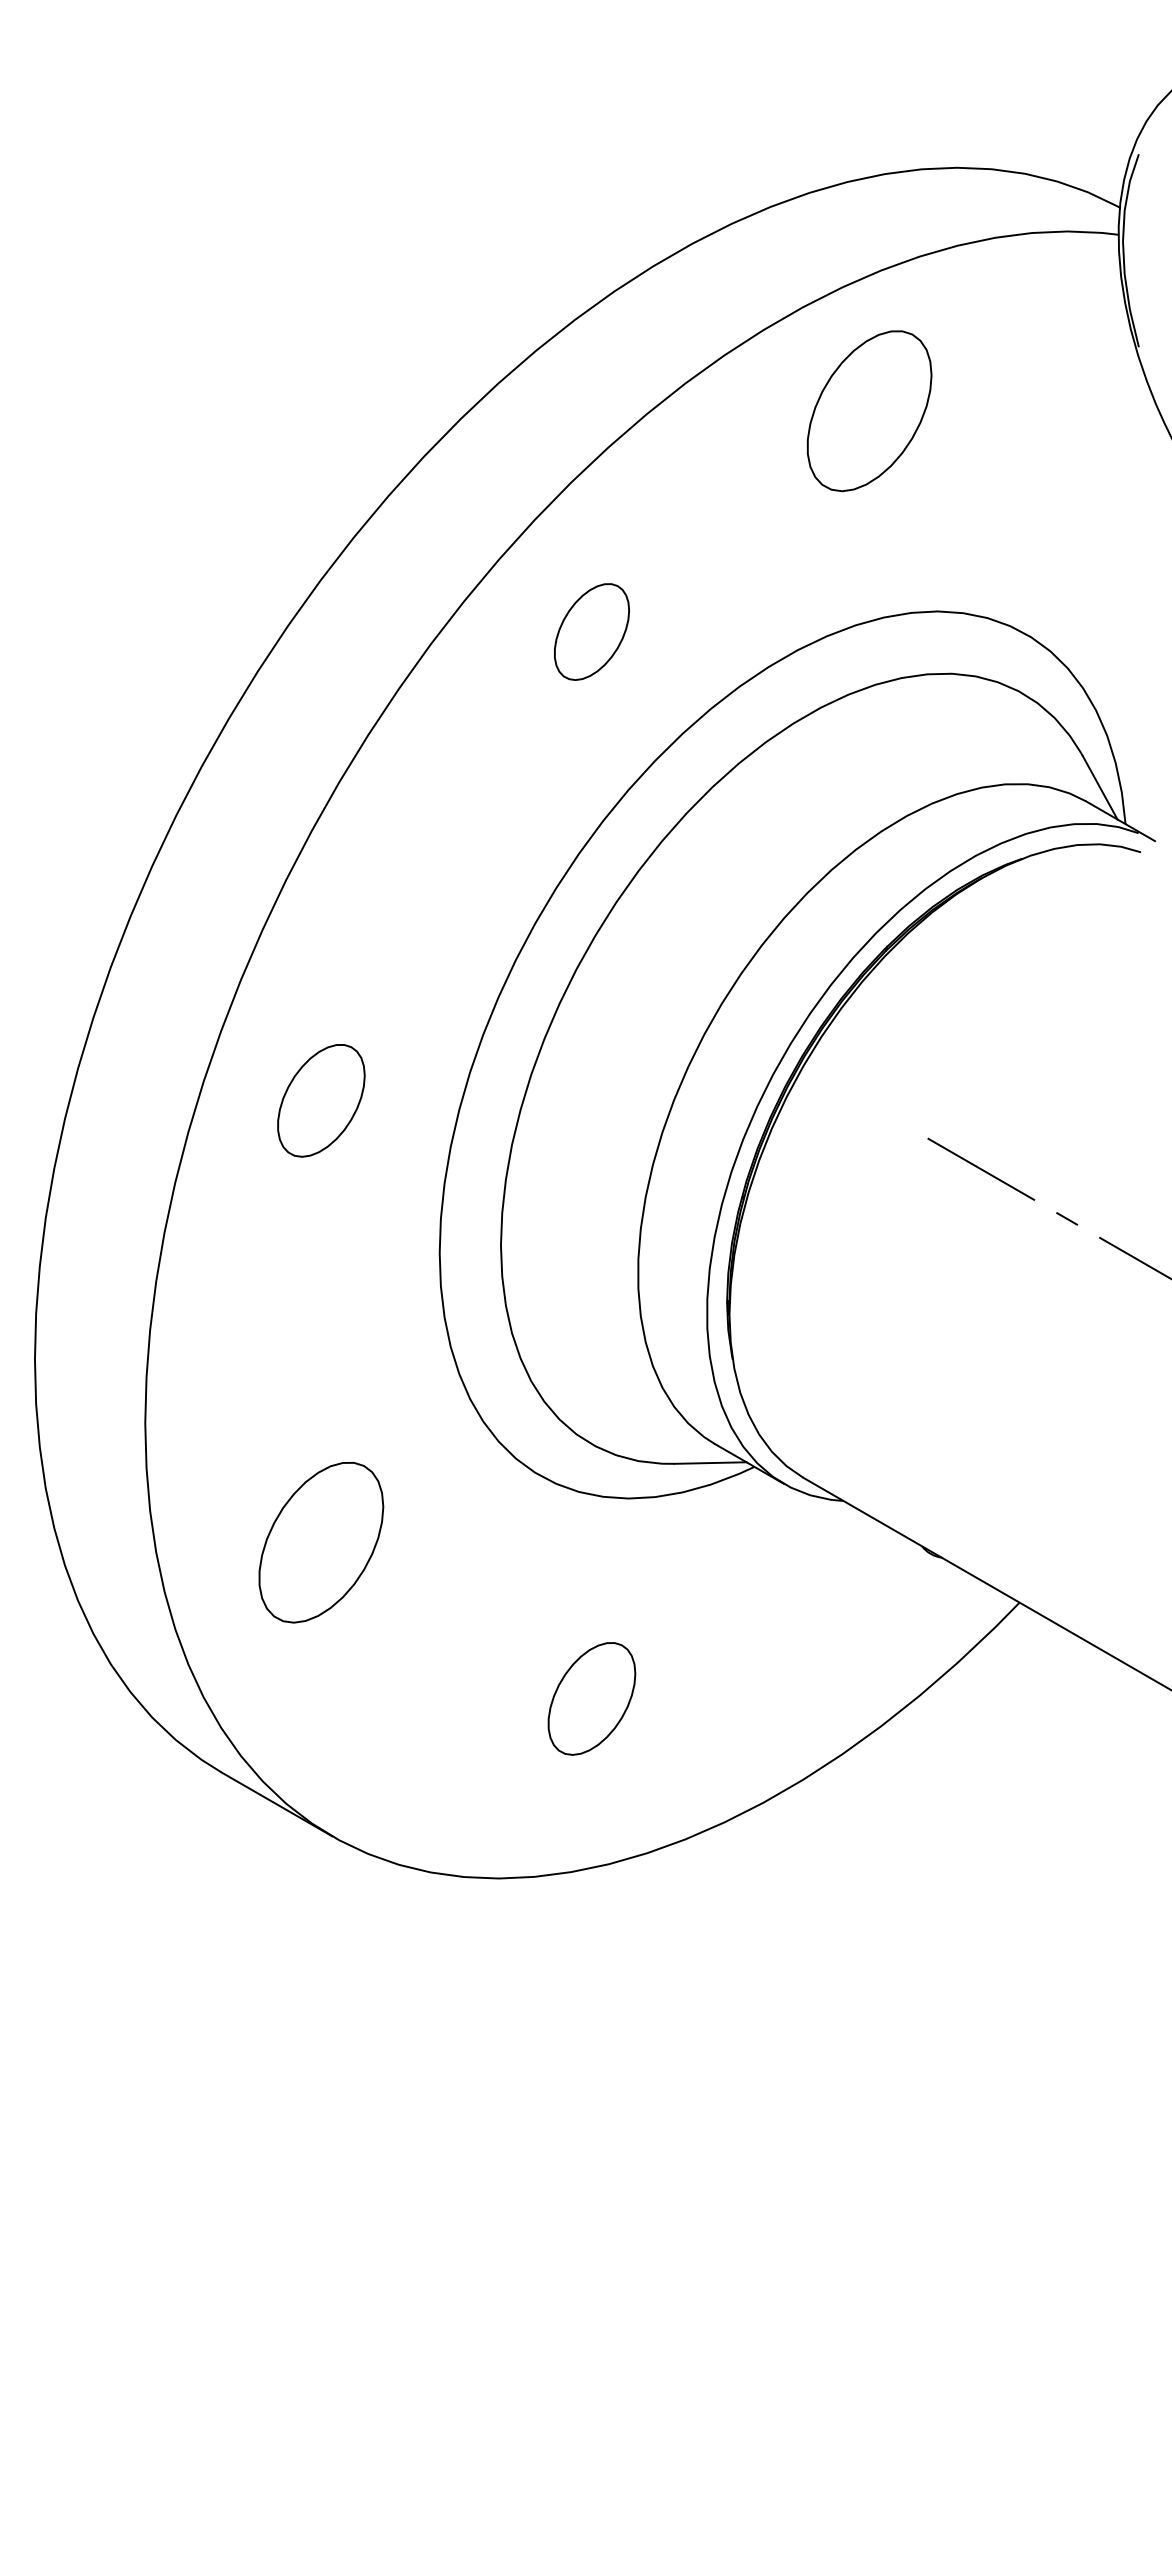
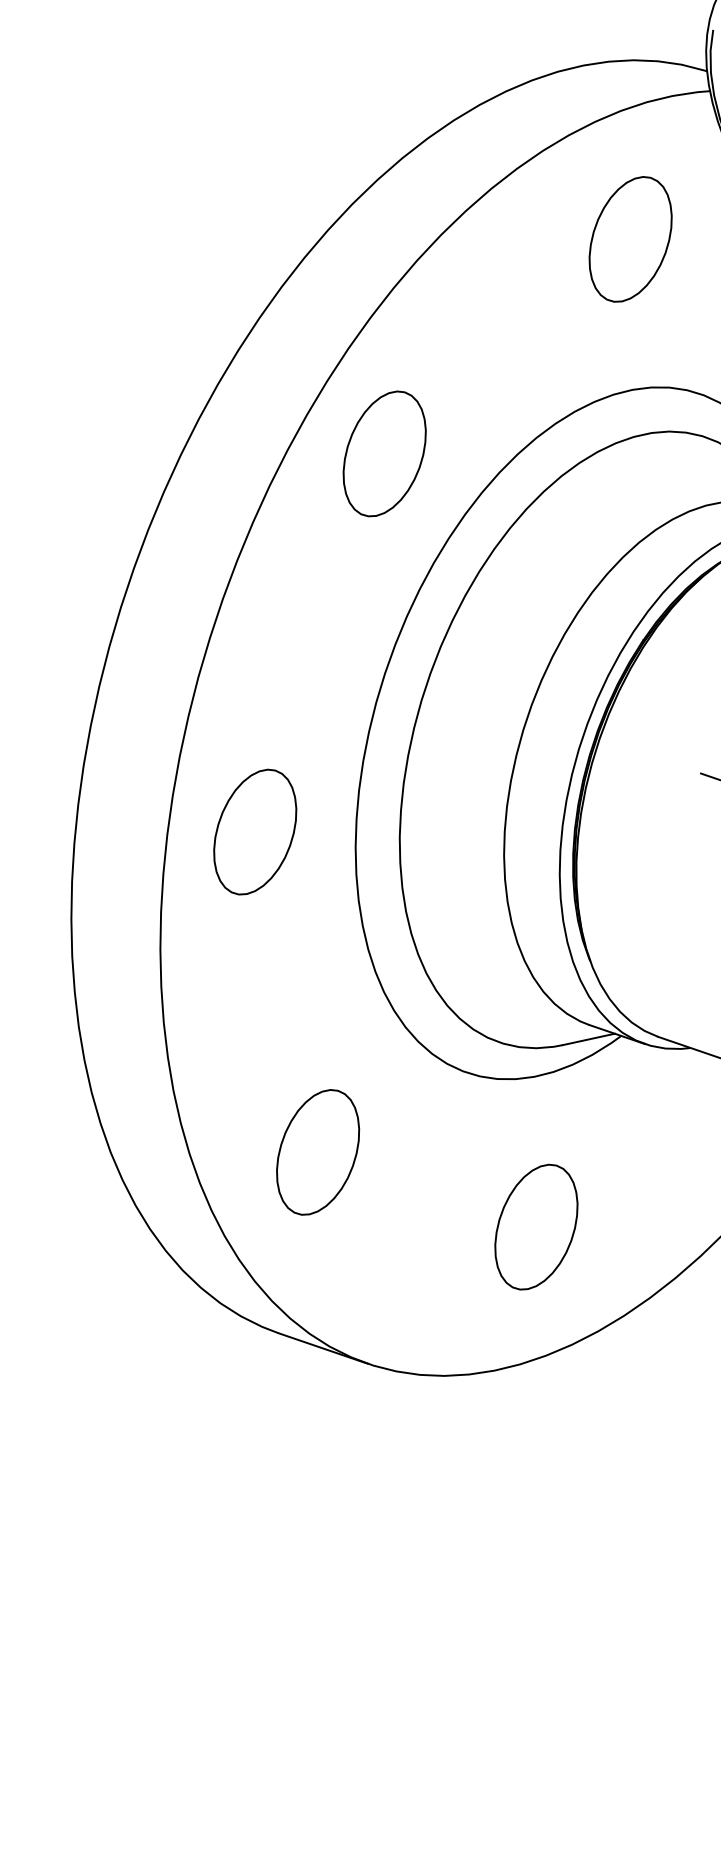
part: (869, 411) -> (630, 239), moved
part: (591, 631) -> (384, 453), size x1.67
part: (321, 1100) -> (255, 831), size x1.43
part: (591, 1698) -> (536, 1226), size x1.43

